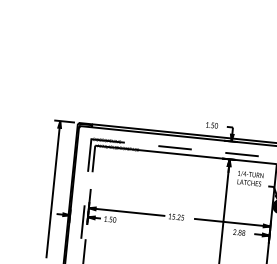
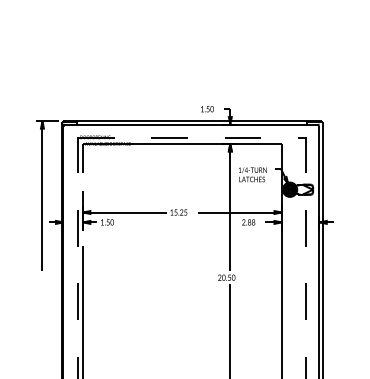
text: (250, 178) -> (252, 174), moved

